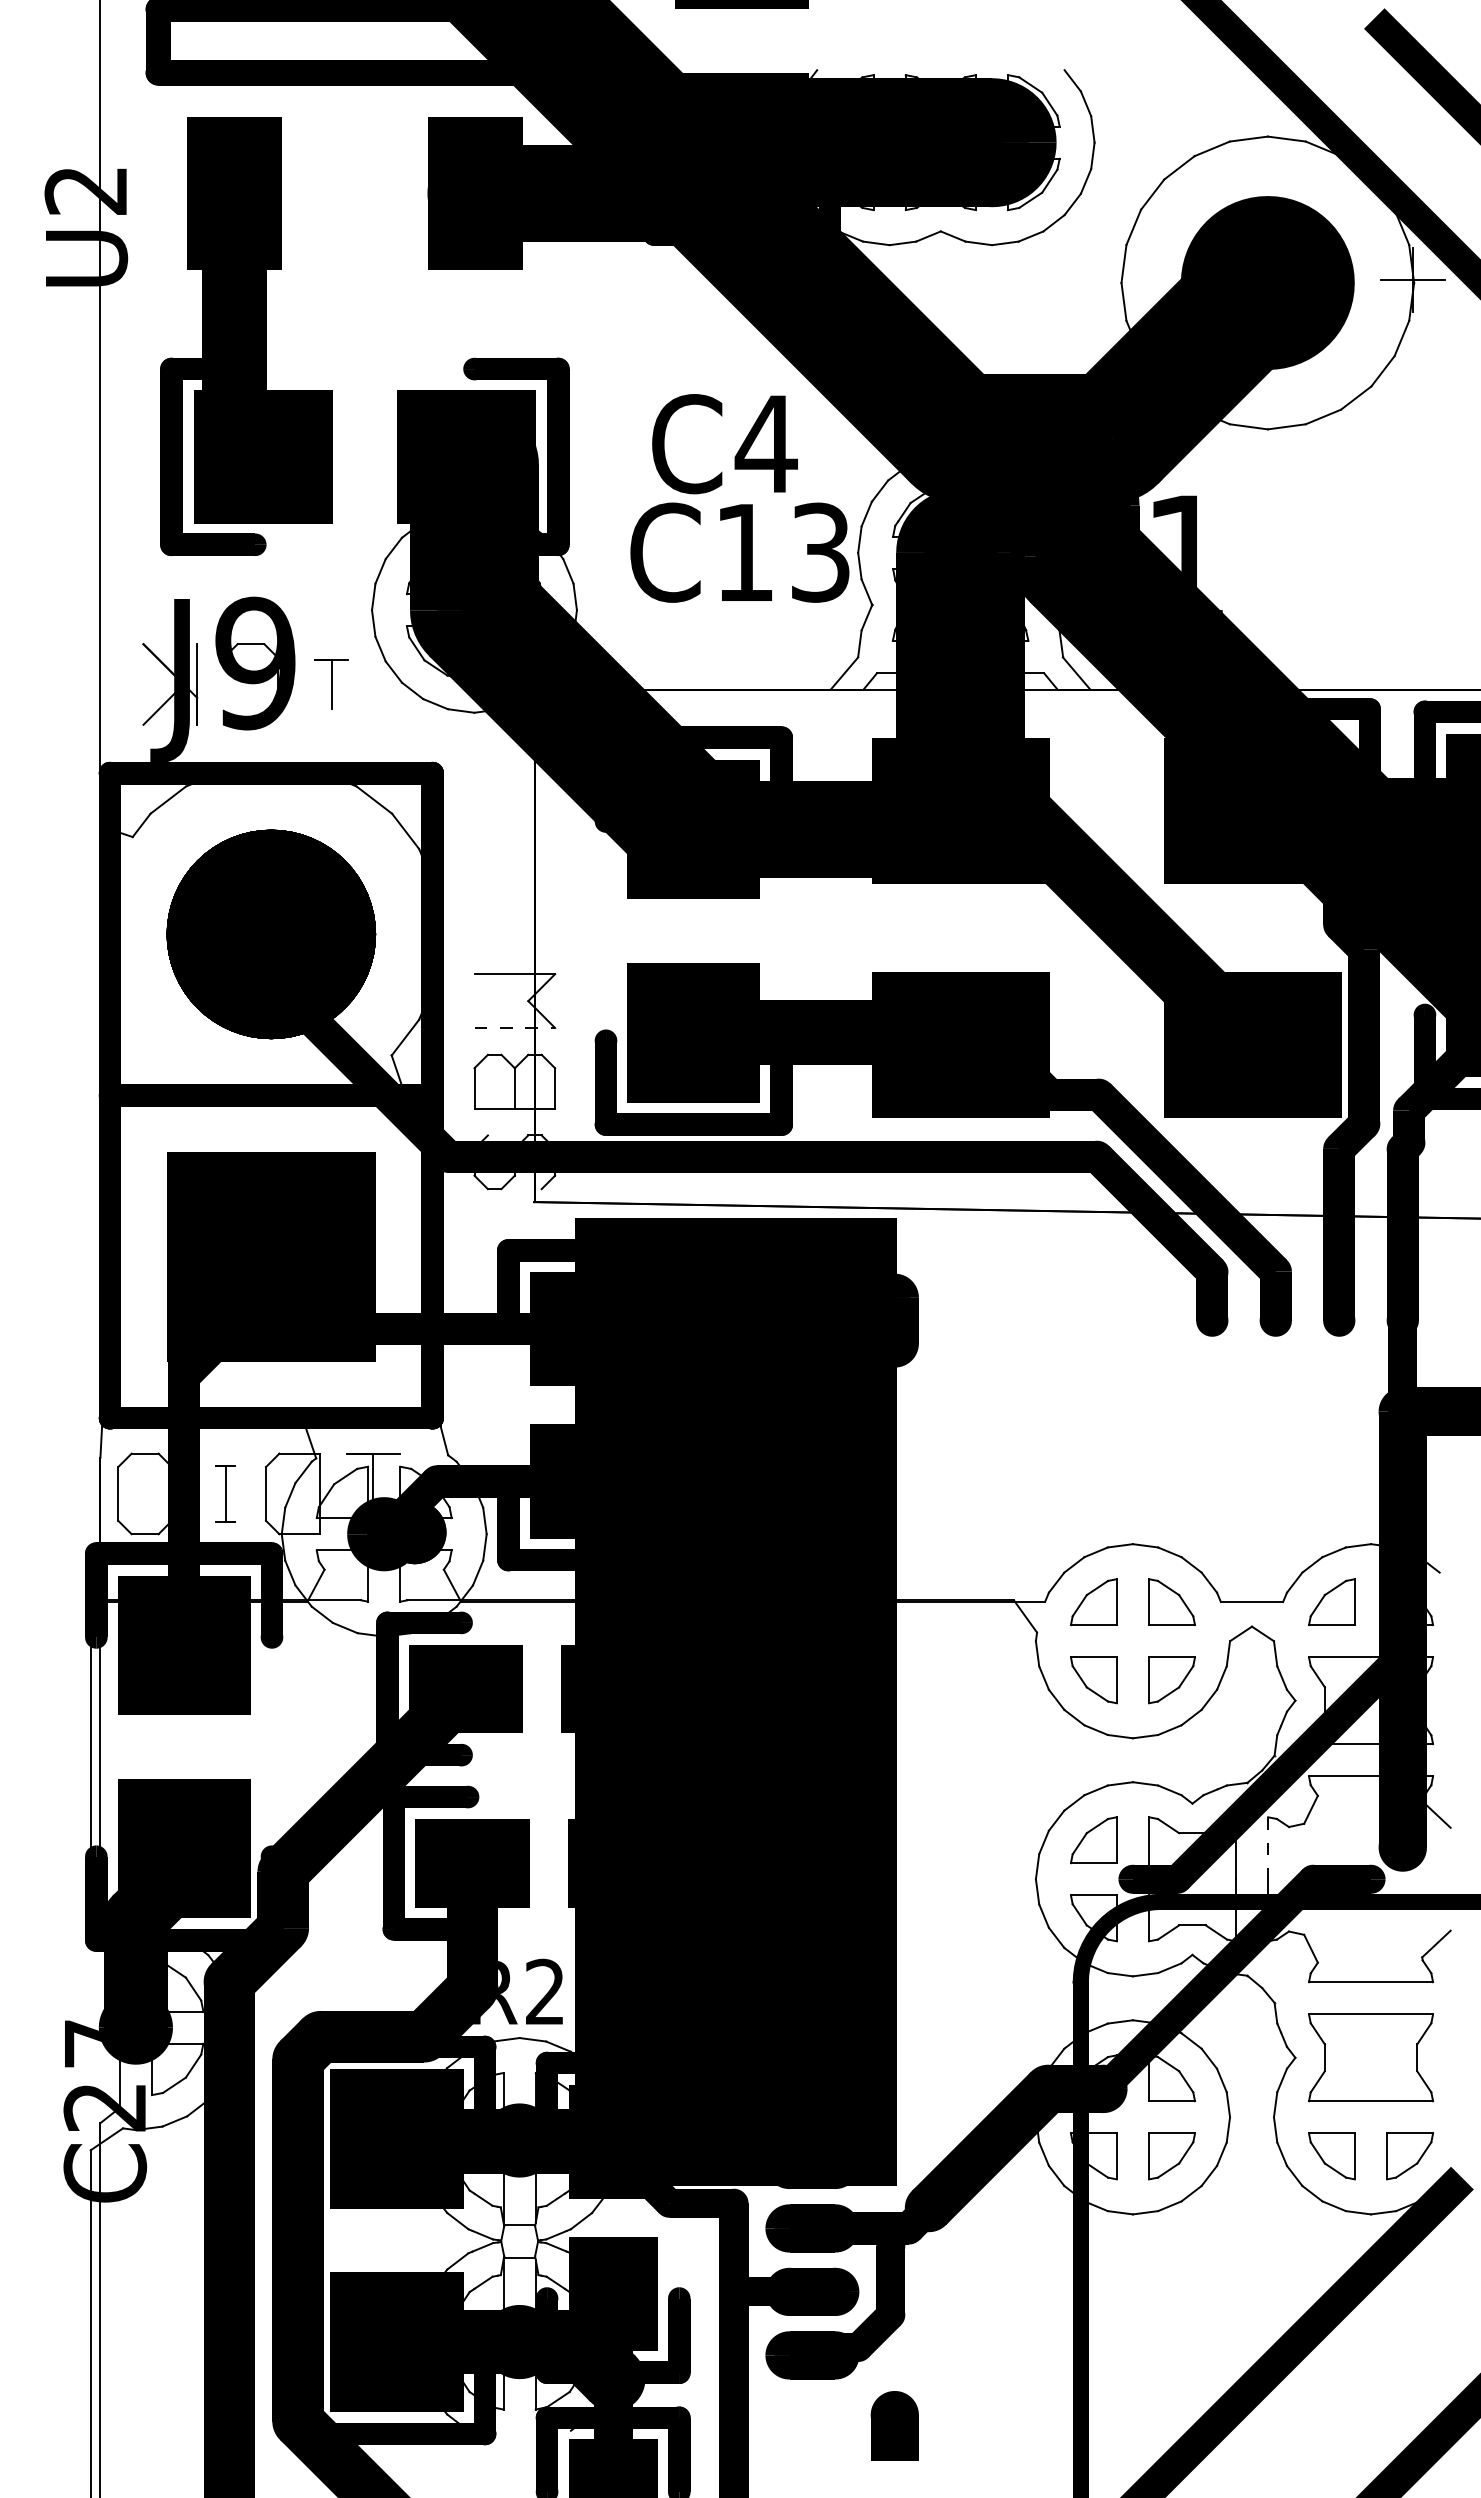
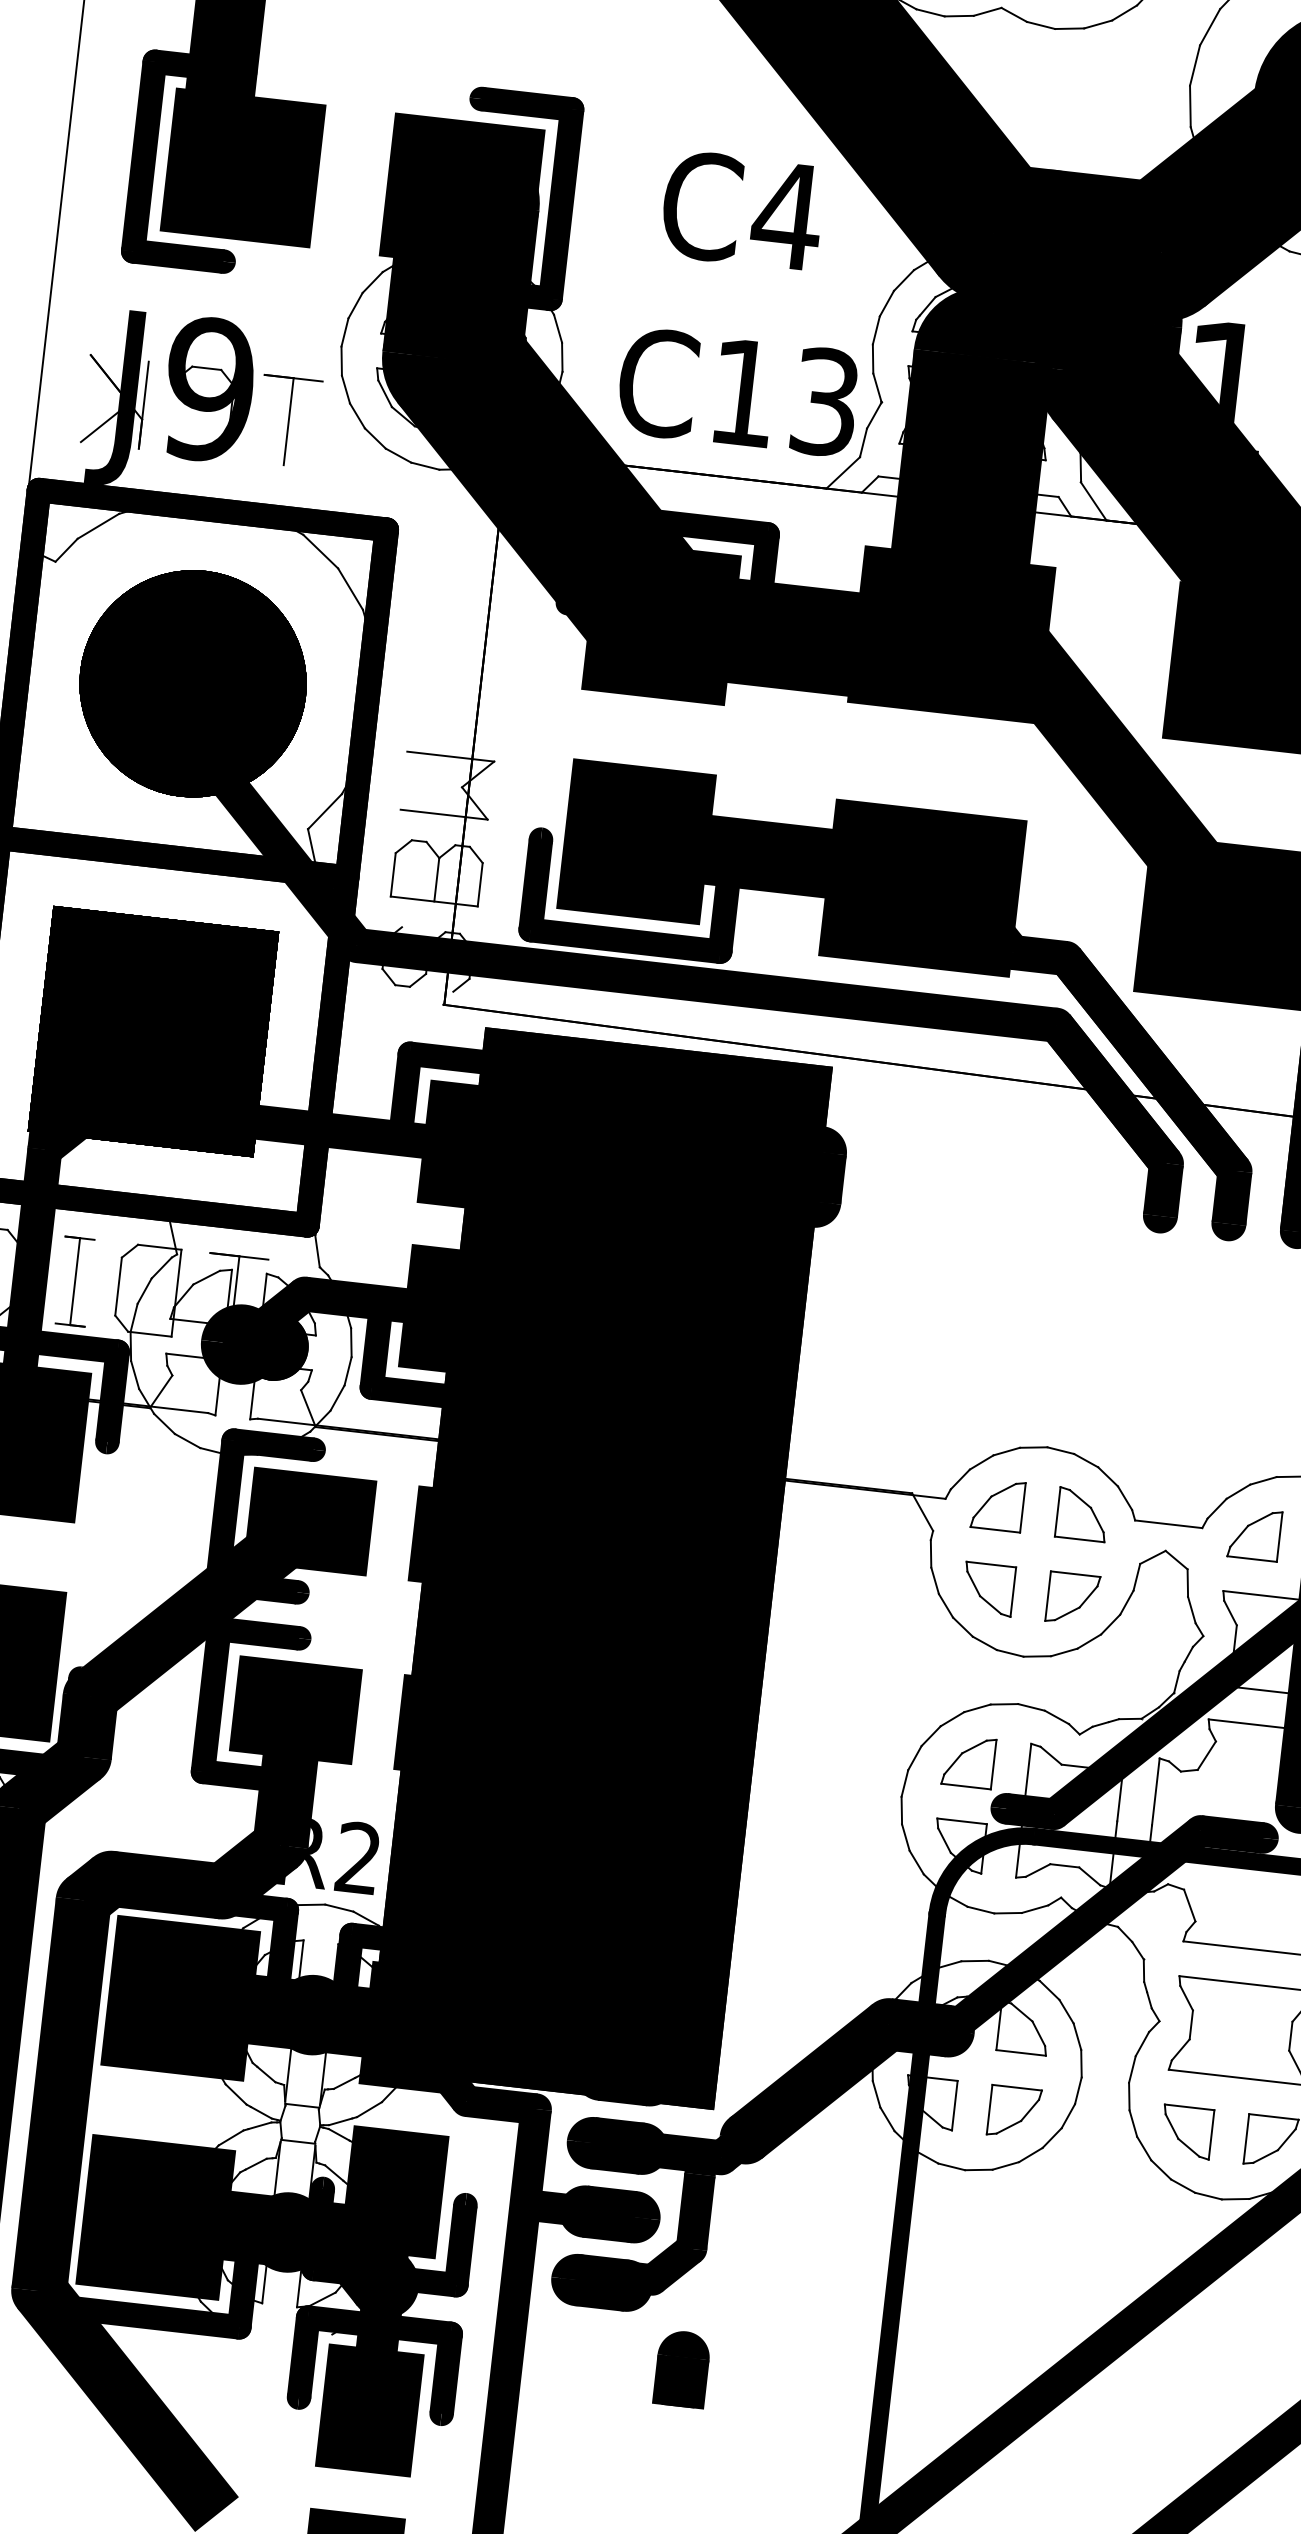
text: (739, 552) -> (737, 391), moved
part: (331, 684) -> (288, 421), size x1.67
line: (515, 1028) -> (444, 815), dashed -> solid
part: (225, 1493) -> (74, 1281), size x1.43
line: (1268, 1848) -> (1156, 1792), dashed -> solid

